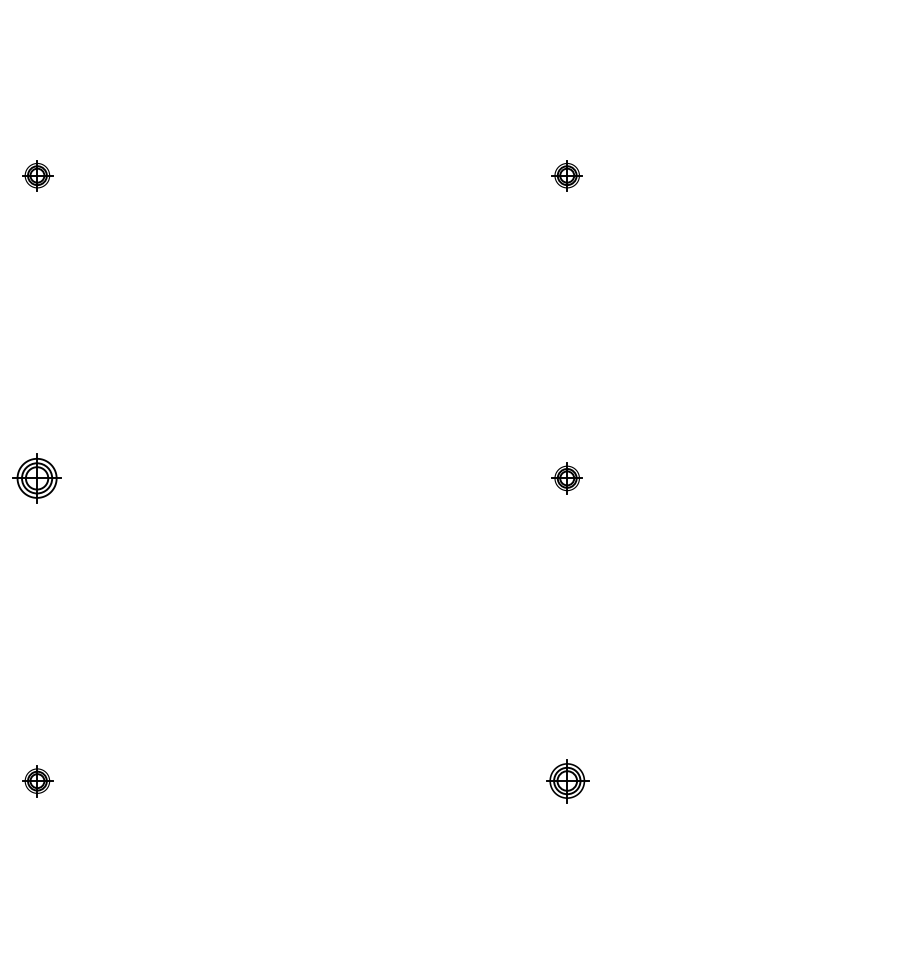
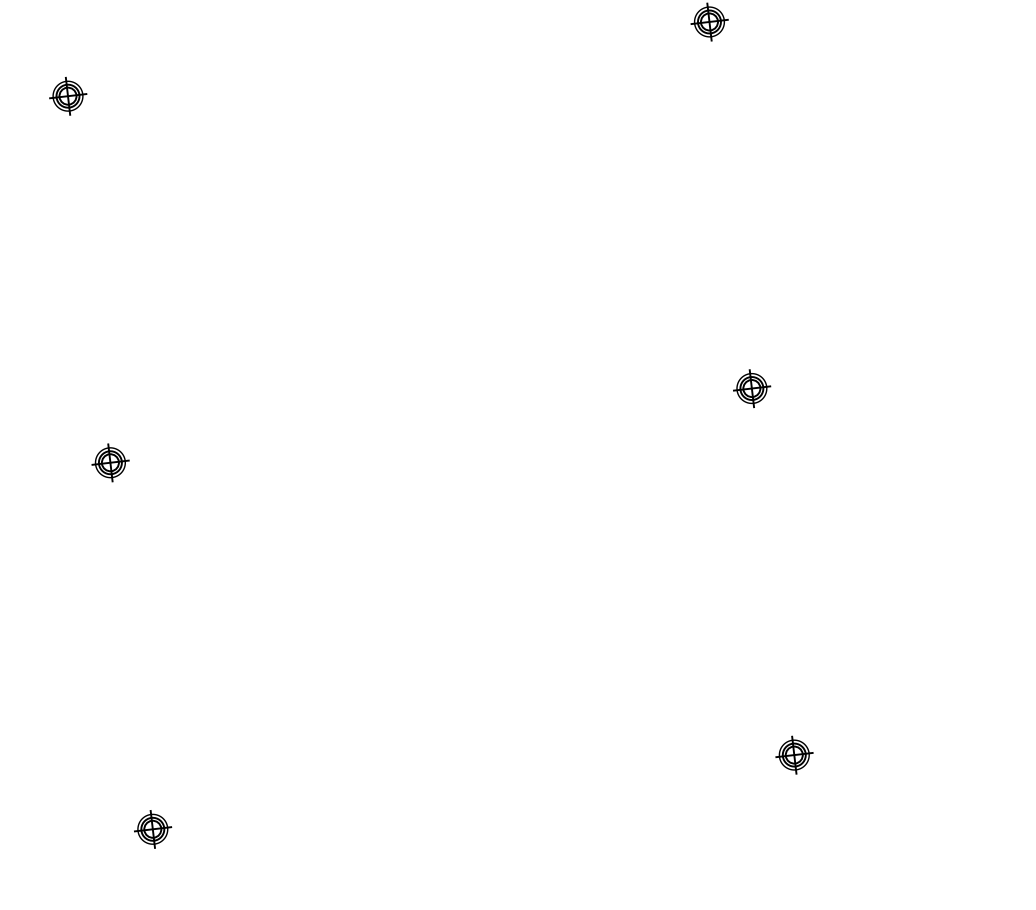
part: (37, 478) -> (110, 462), size x0.62
part: (566, 781) -> (793, 755), size x0.71

